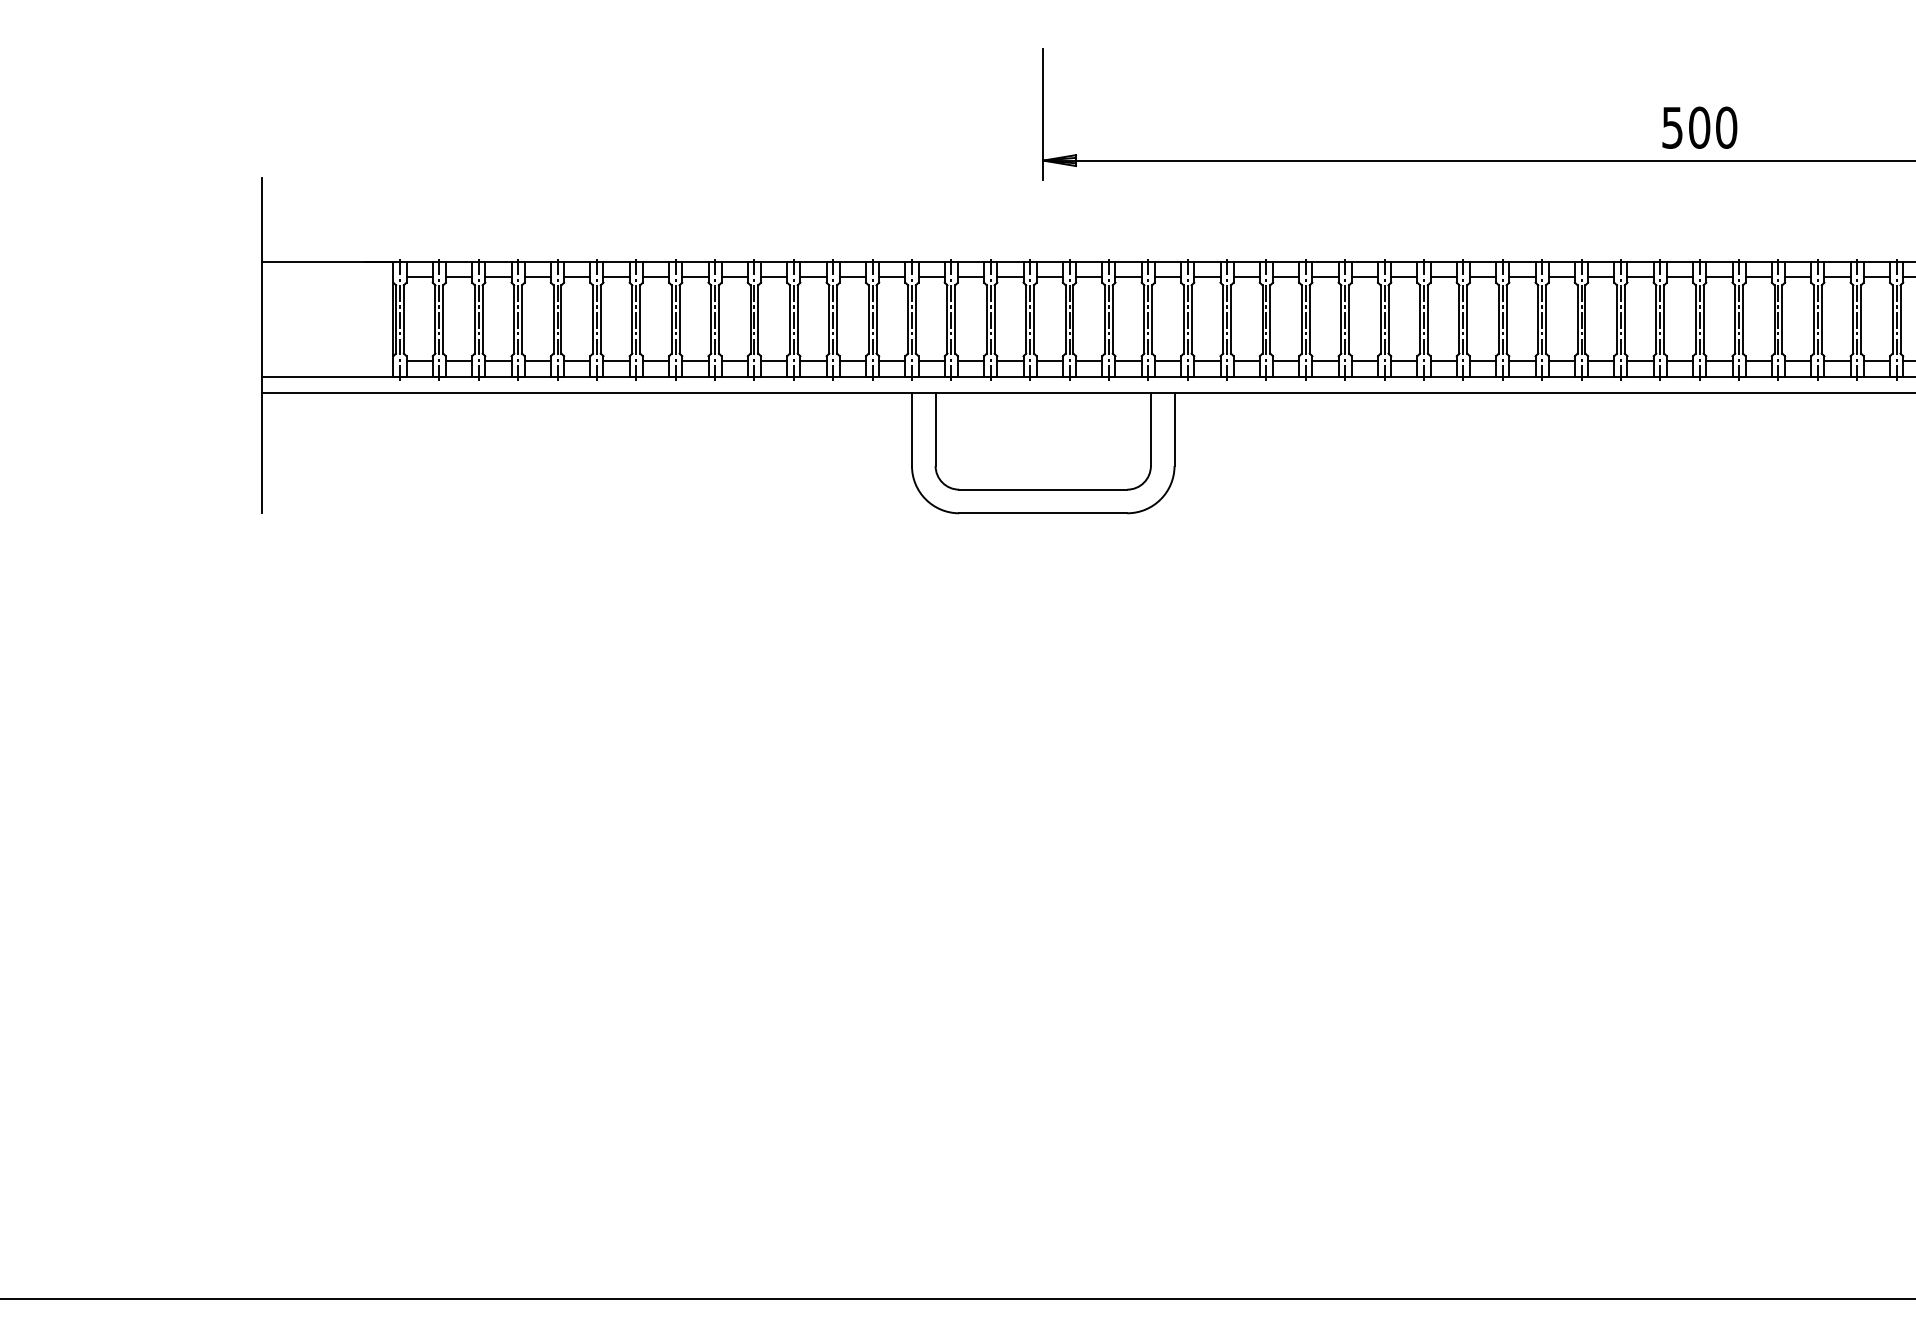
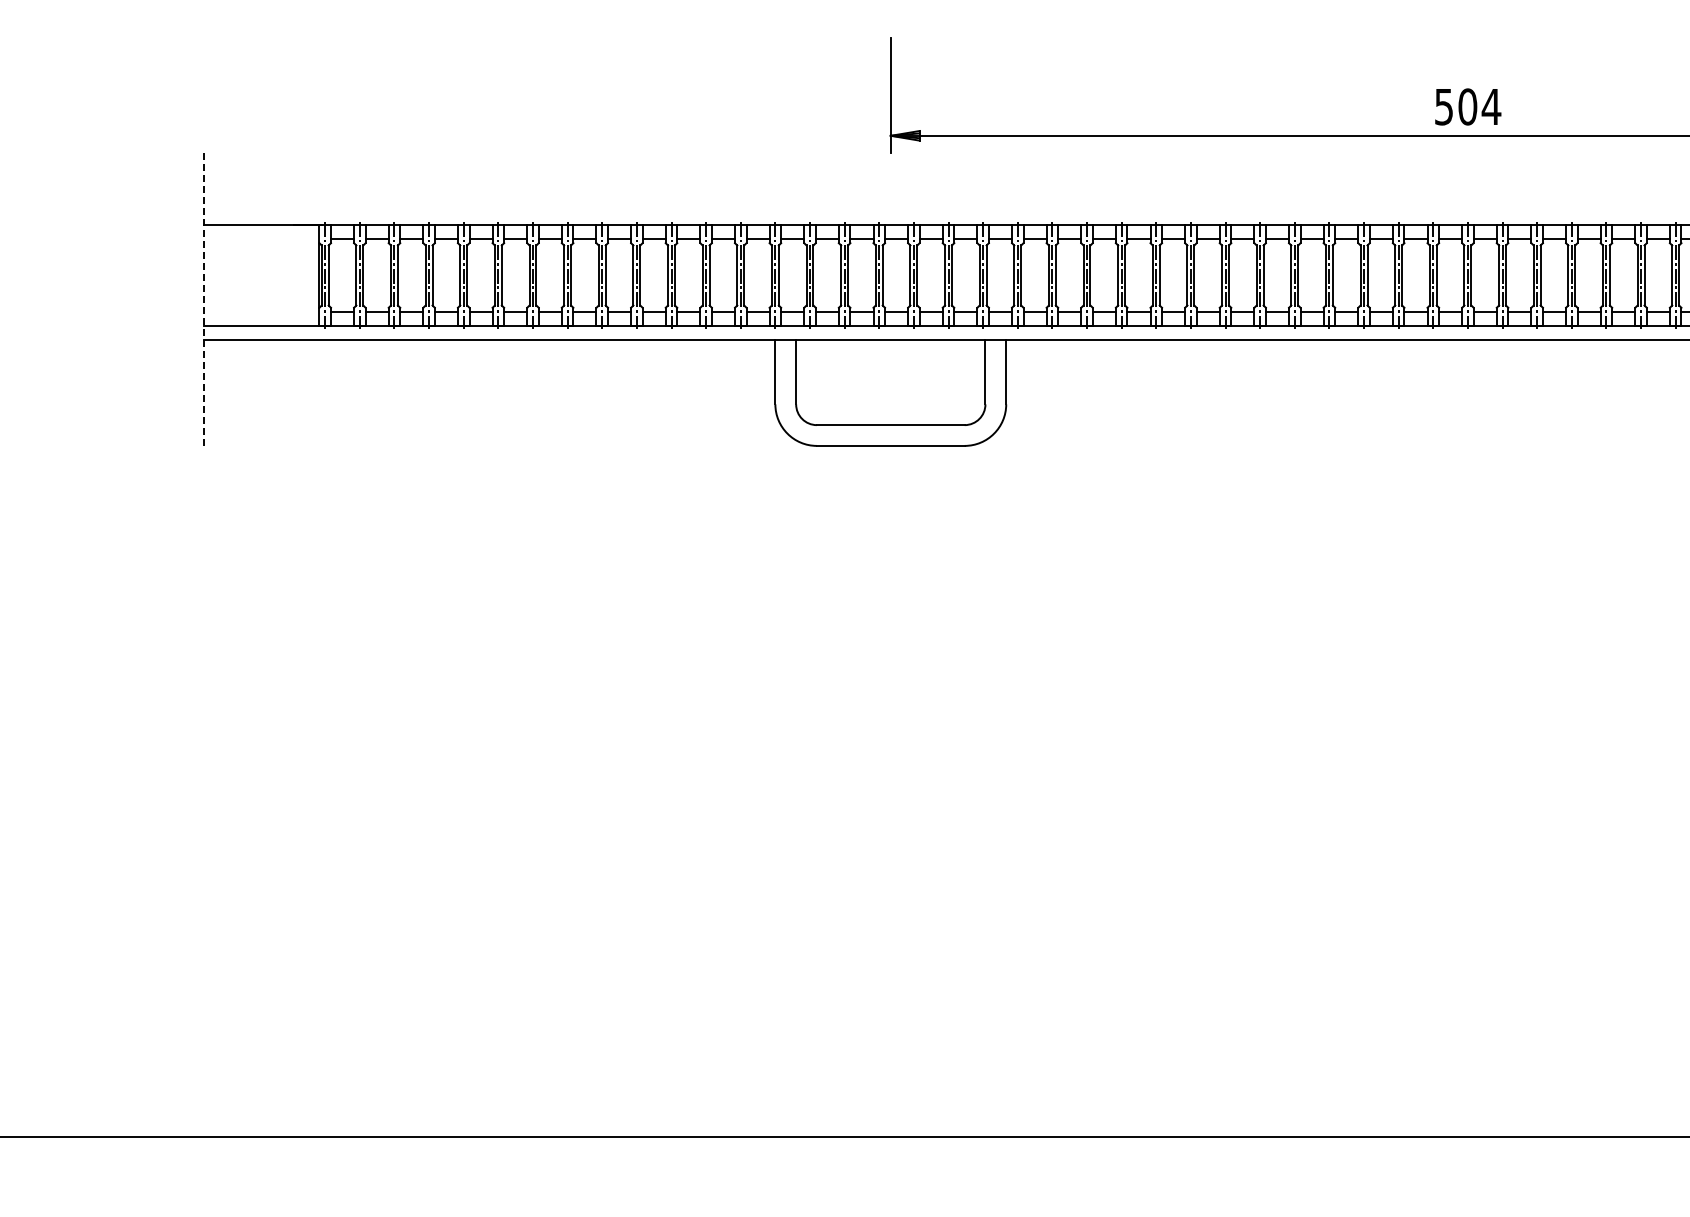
text: (1726, 127) -> (1491, 106), 500 -> 504
line: (262, 345) -> (204, 298), solid -> dashed

